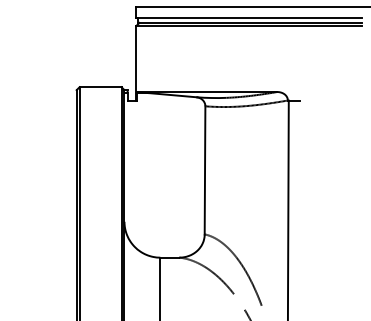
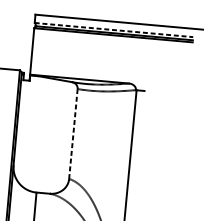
line: (249, 18) -> (114, 30), solid -> dashed
line: (205, 169) -> (73, 133), solid -> dashed

